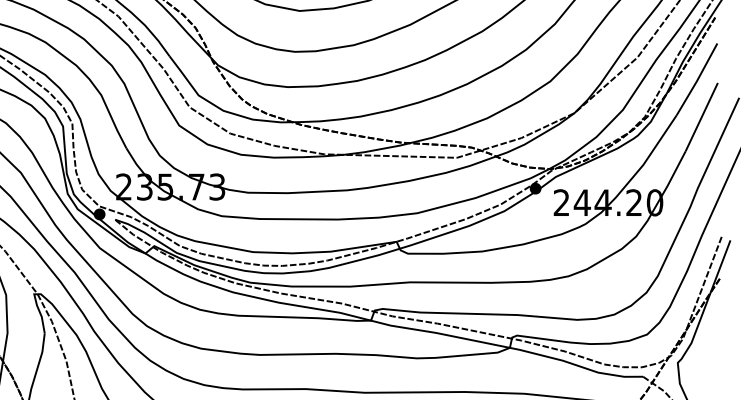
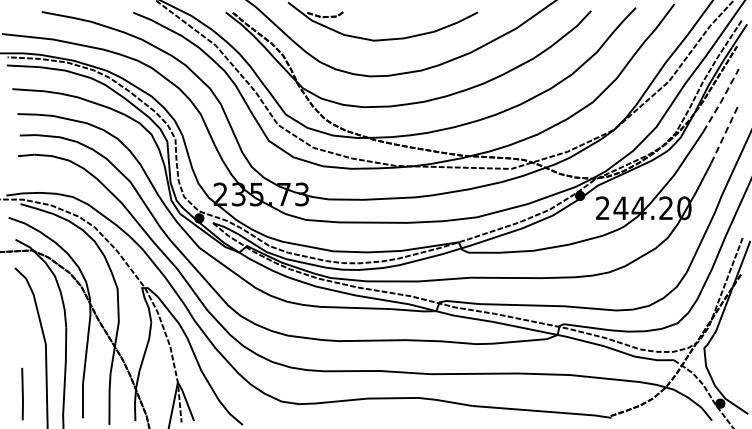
line: (697, 80) -> (721, 101), solid -> dashed
line: (702, 117) -> (725, 133), solid -> dashed

